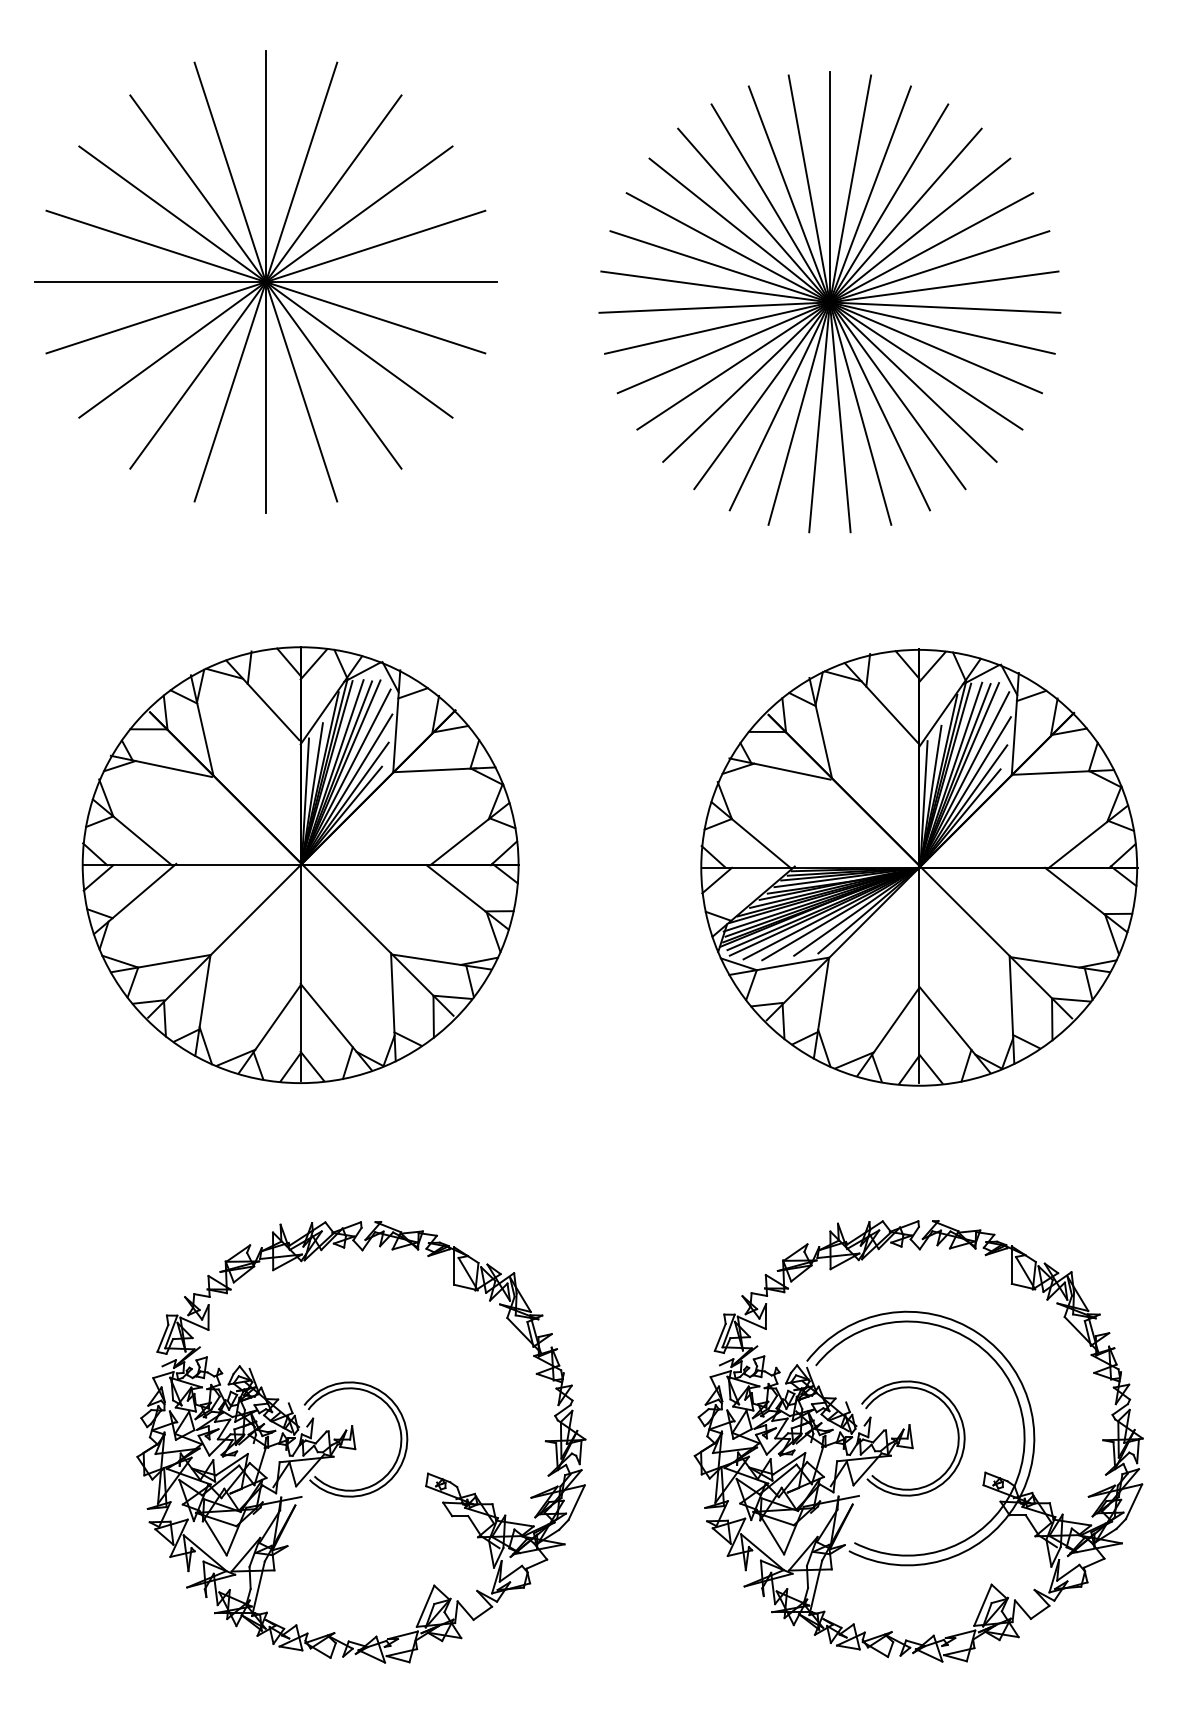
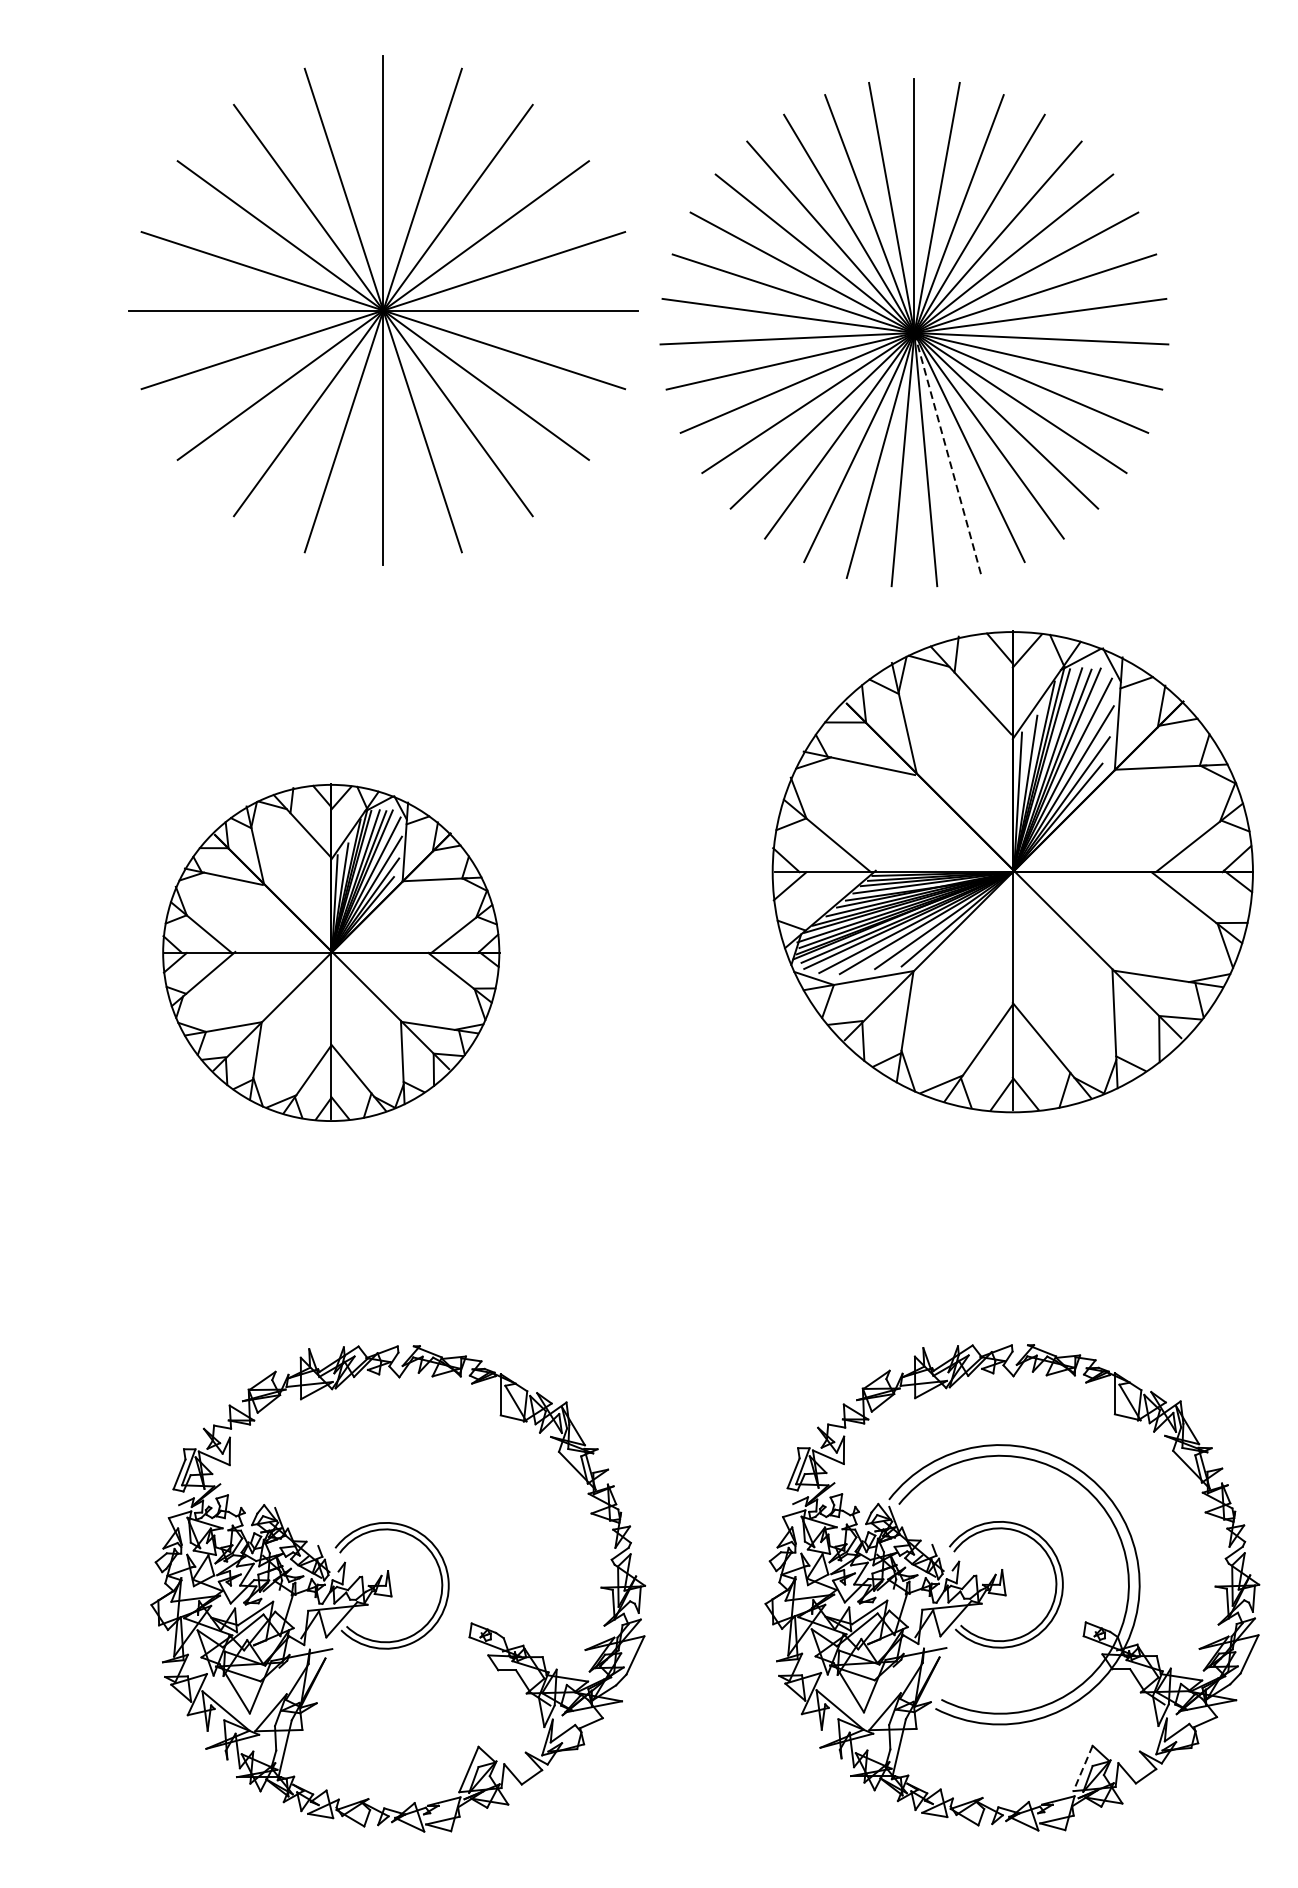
part: (265, 281) -> (382, 309), moved
line: (860, 414) -> (948, 456), solid -> dashed
part: (300, 864) -> (331, 952), size x0.7
part: (919, 867) -> (1013, 871), moved
line: (982, 1605) -> (1082, 1768), solid -> dashed

